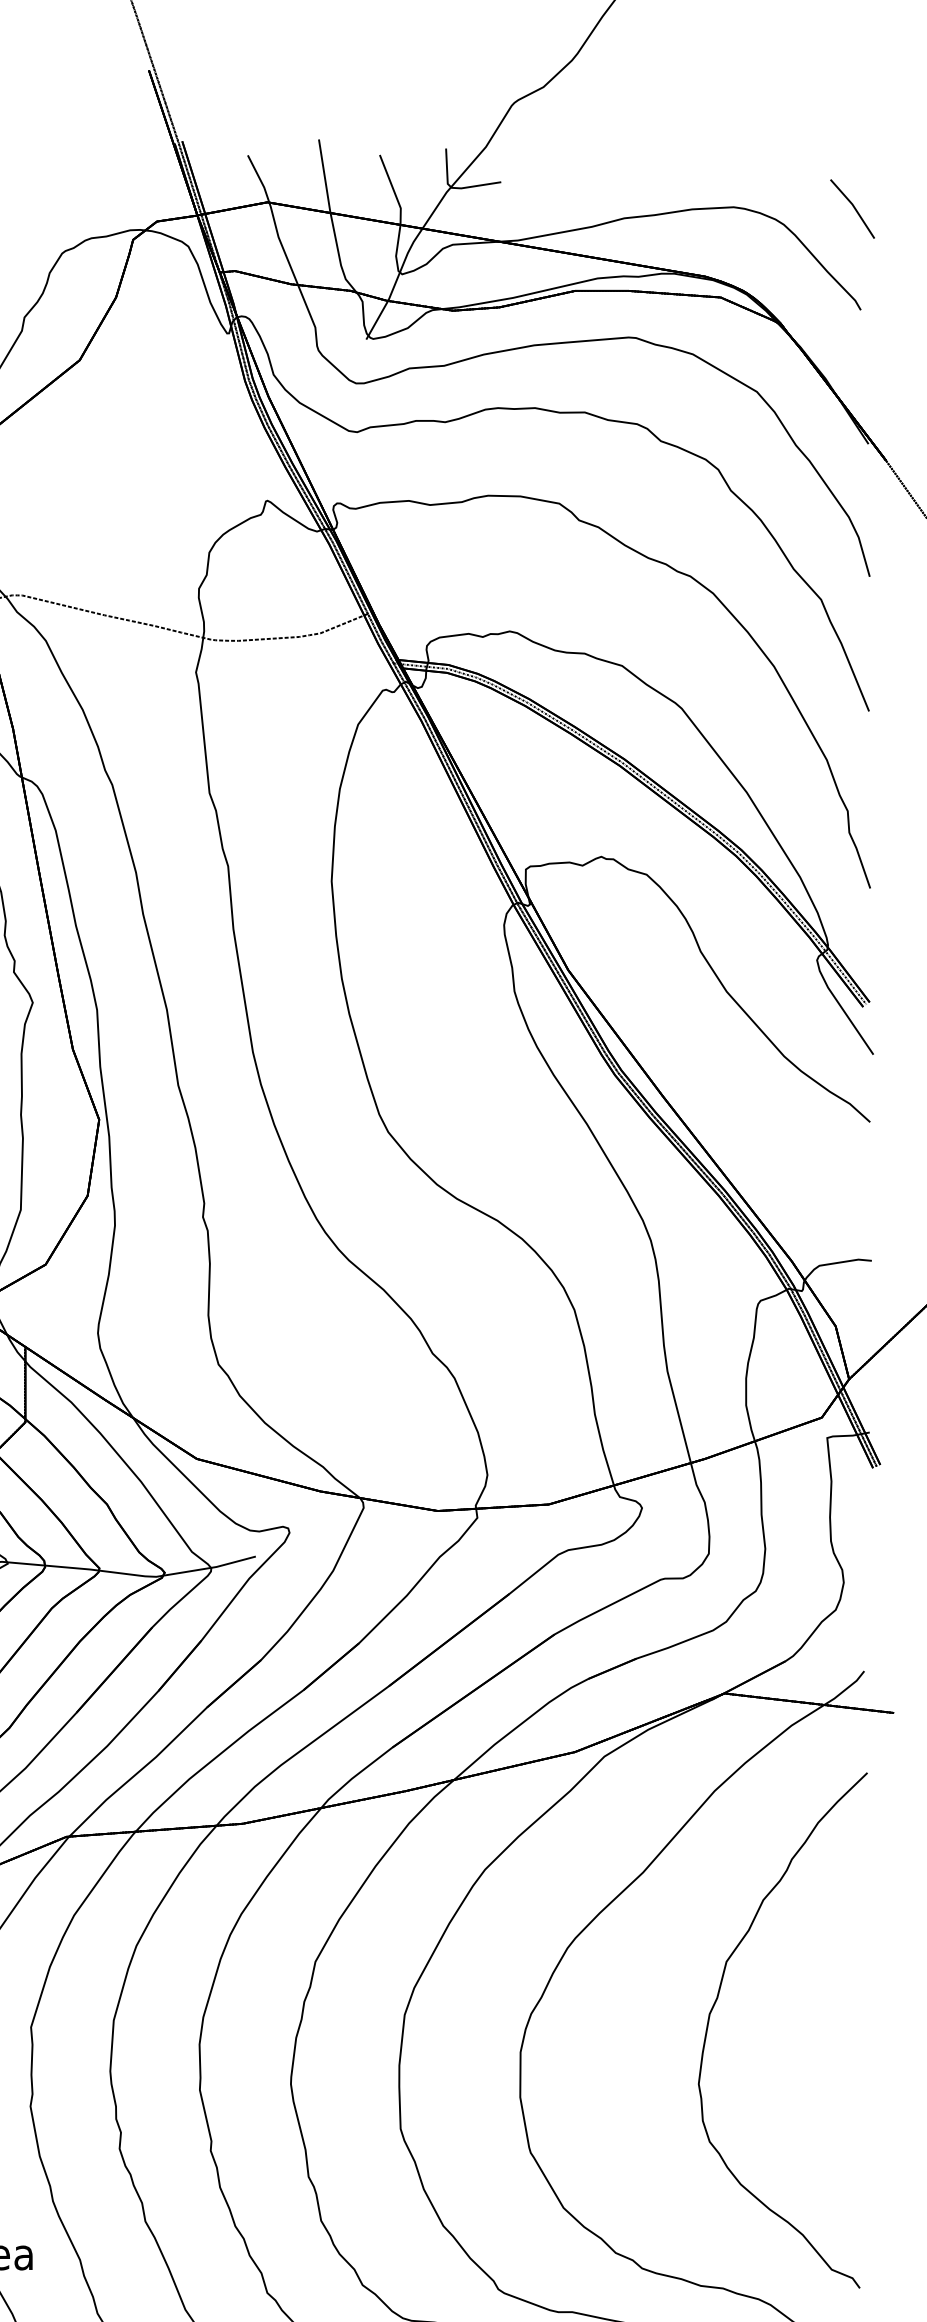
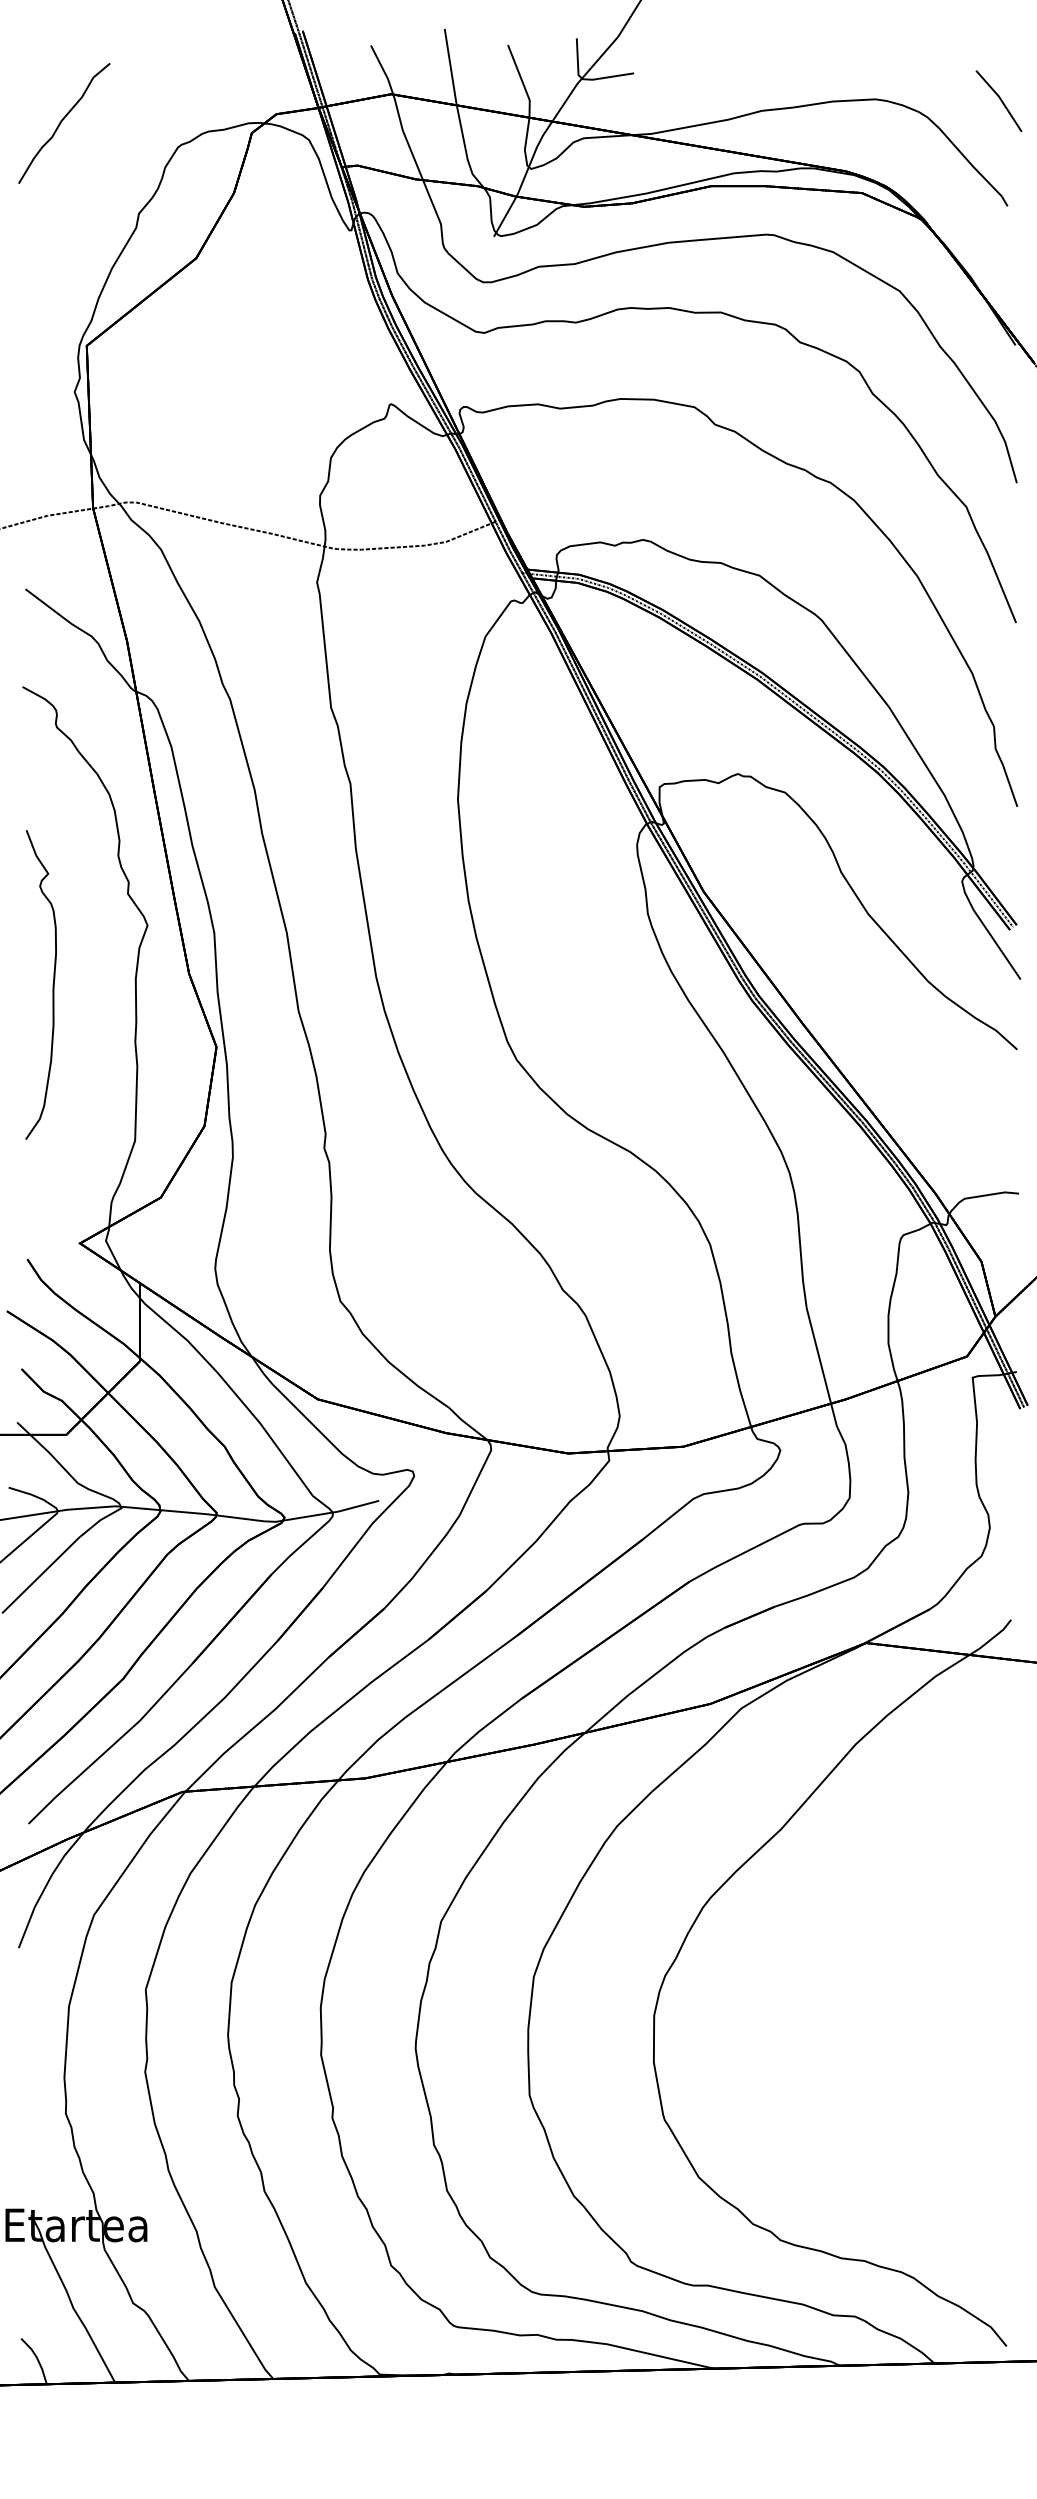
part: (715, 2004) -> (856, 1966), removed

